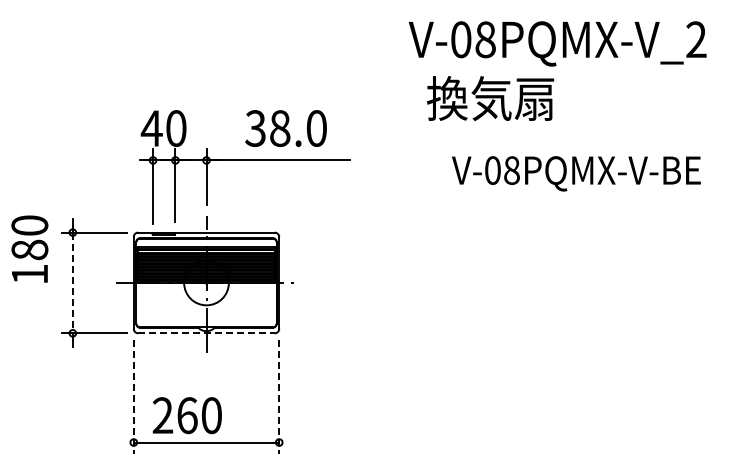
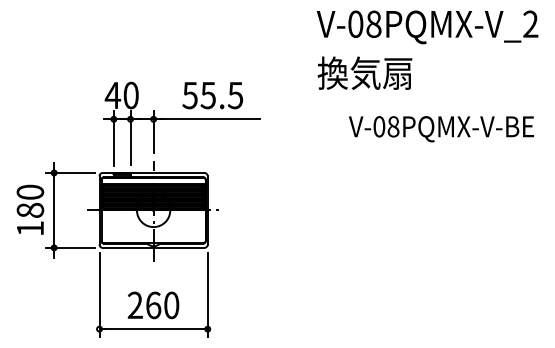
text: (557, 43) -> (427, 27), moved
text: (285, 128) -> (212, 95), 38.0 -> 55.5
text: (576, 173) -> (441, 128), moved
text: (29, 248) -> (30, 209), moved
line: (72, 283) -> (53, 210), dashed -> solid
line: (207, 333) -> (154, 248), dashed -> solid
line: (133, 396) -> (99, 294), dashed -> solid
line: (279, 396) -> (207, 294), dashed -> solid
text: (186, 415) -> (152, 305), moved

